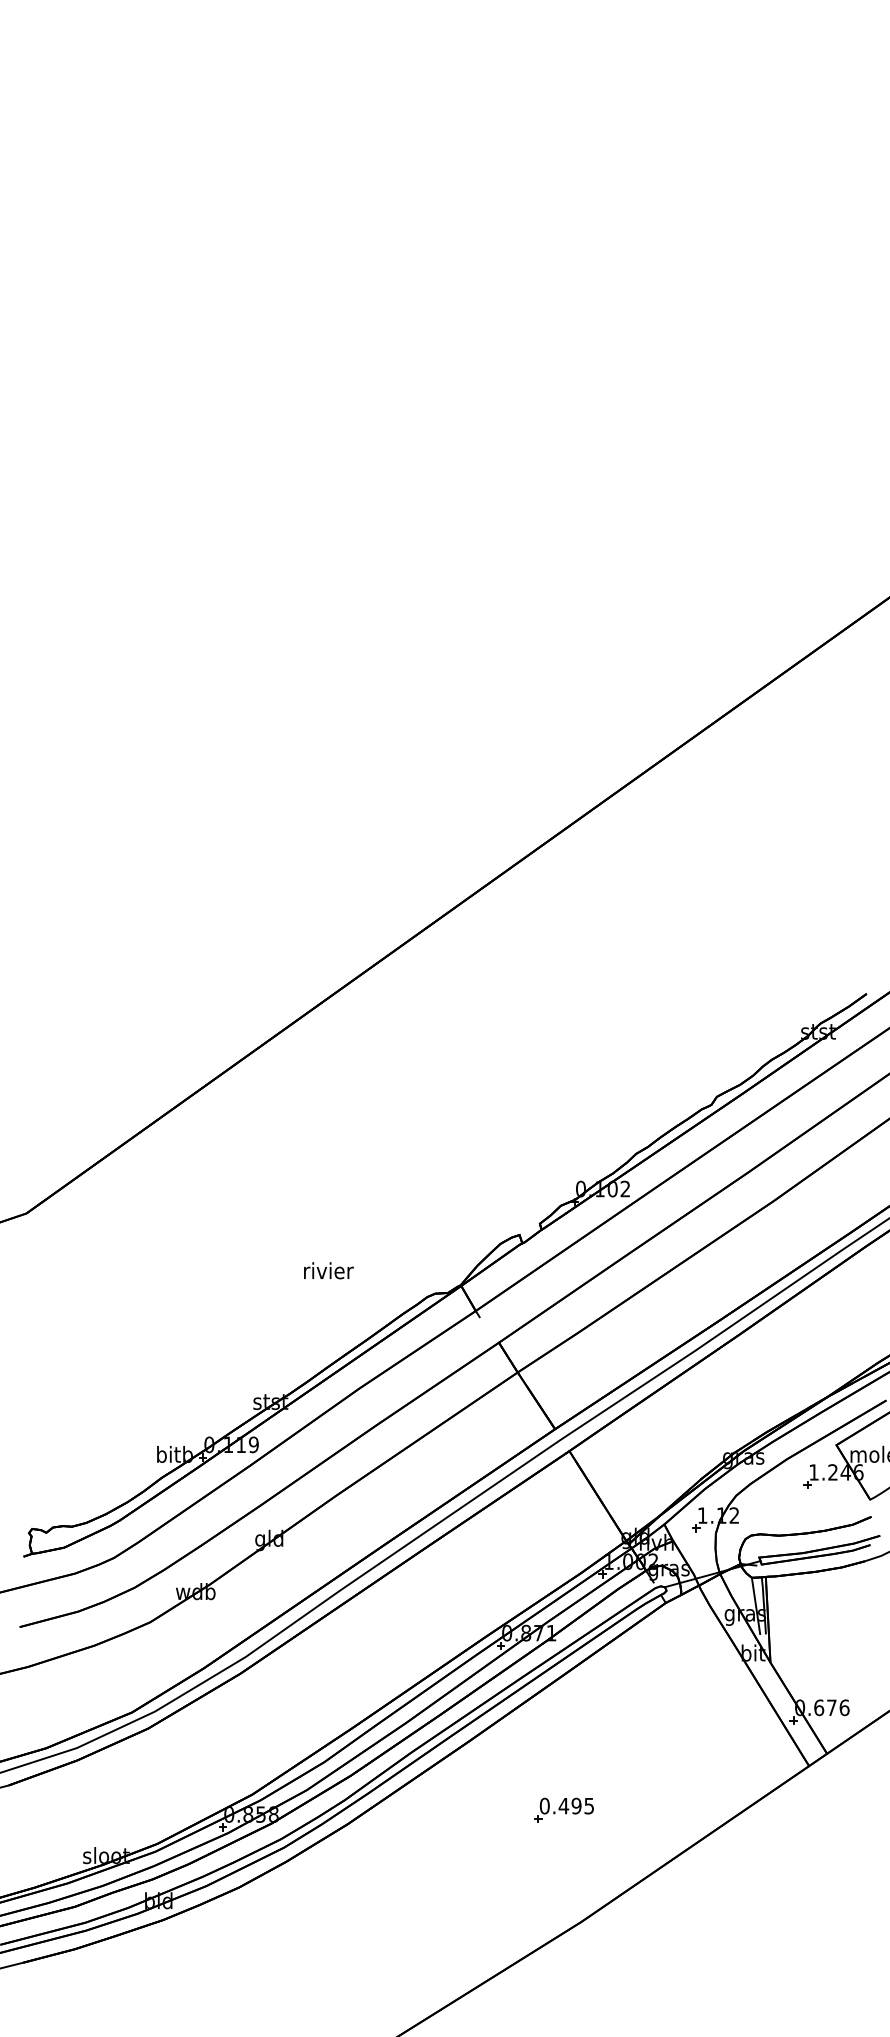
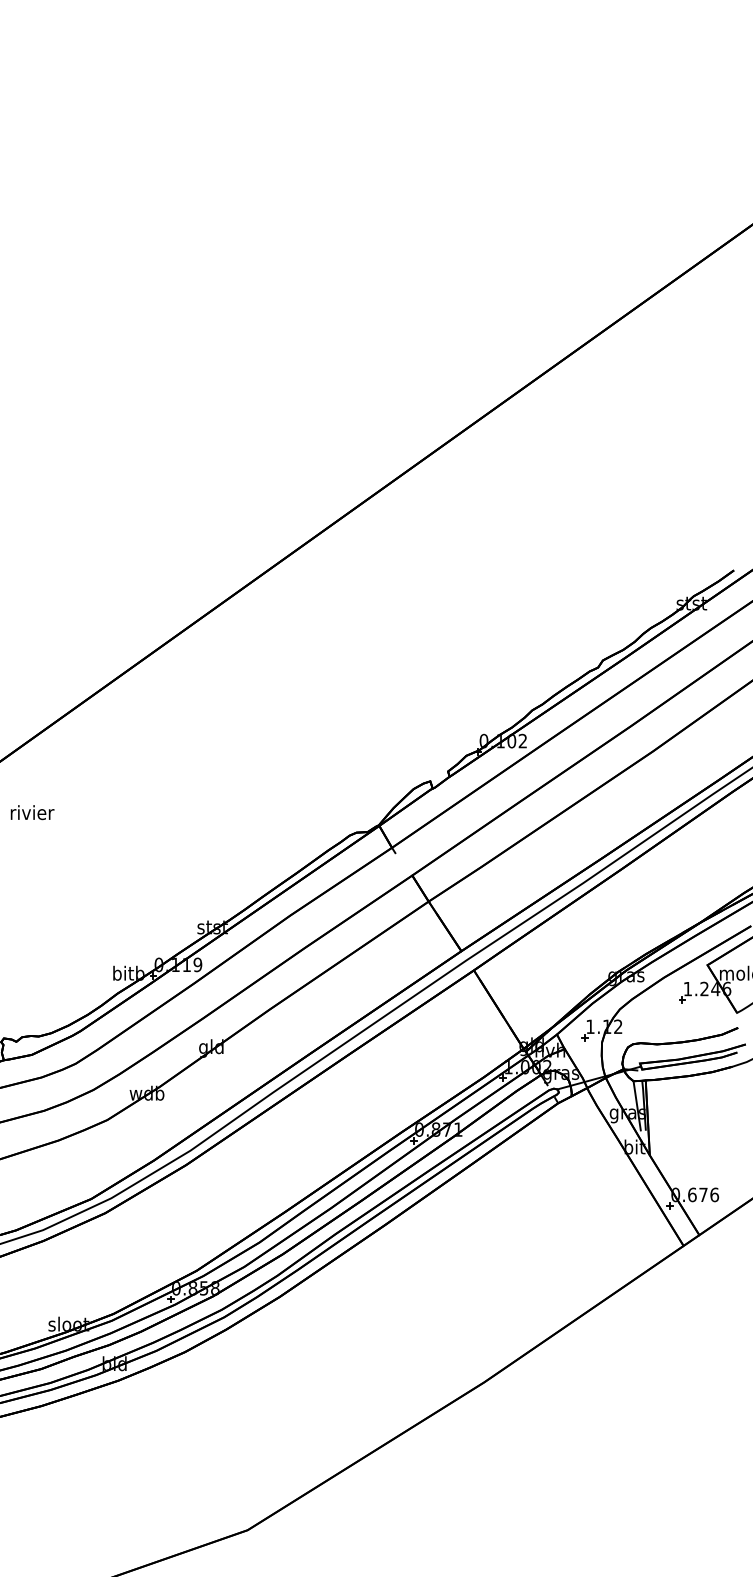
text: (328, 1270) -> (32, 812), moved
part: (563, 1809) -> (468, 1283), removed

